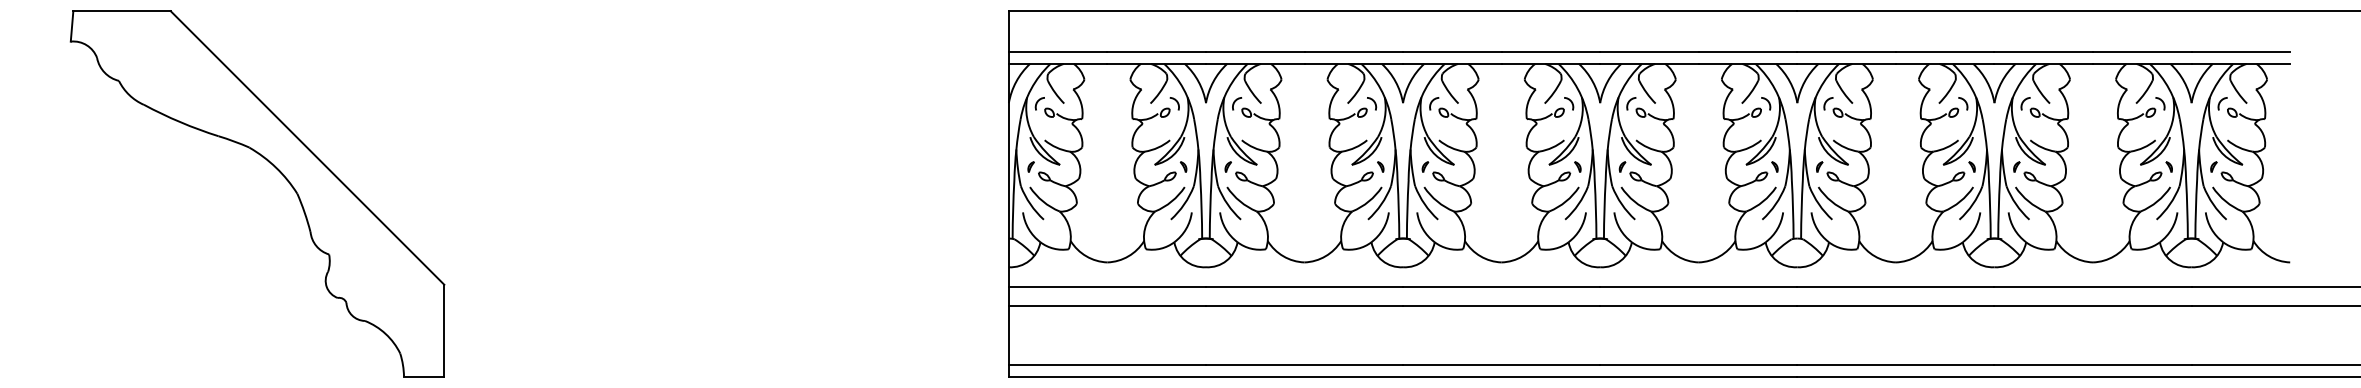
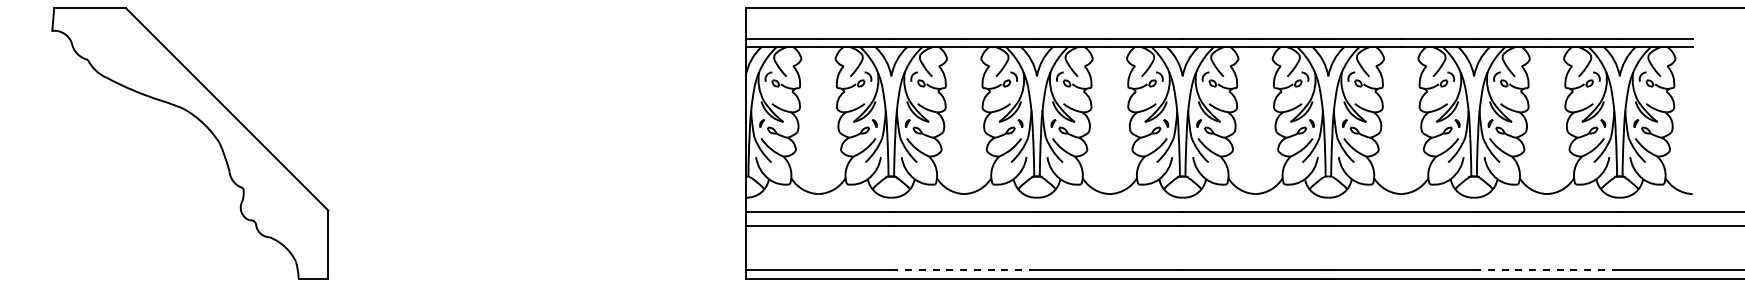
line: (1304, 365) -> (964, 270), solid -> dashed
line: (2092, 365) -> (1546, 270), solid -> dashed

